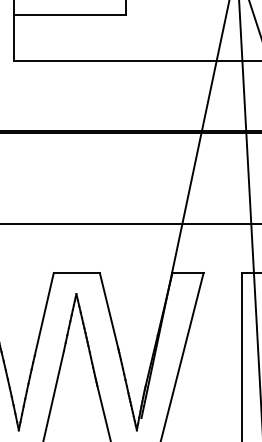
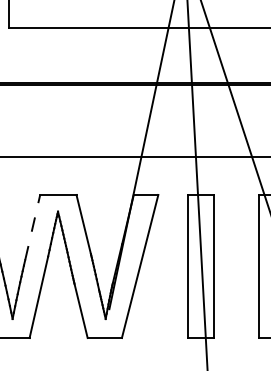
line: (44, 314) -> (32, 227), solid -> dashed

